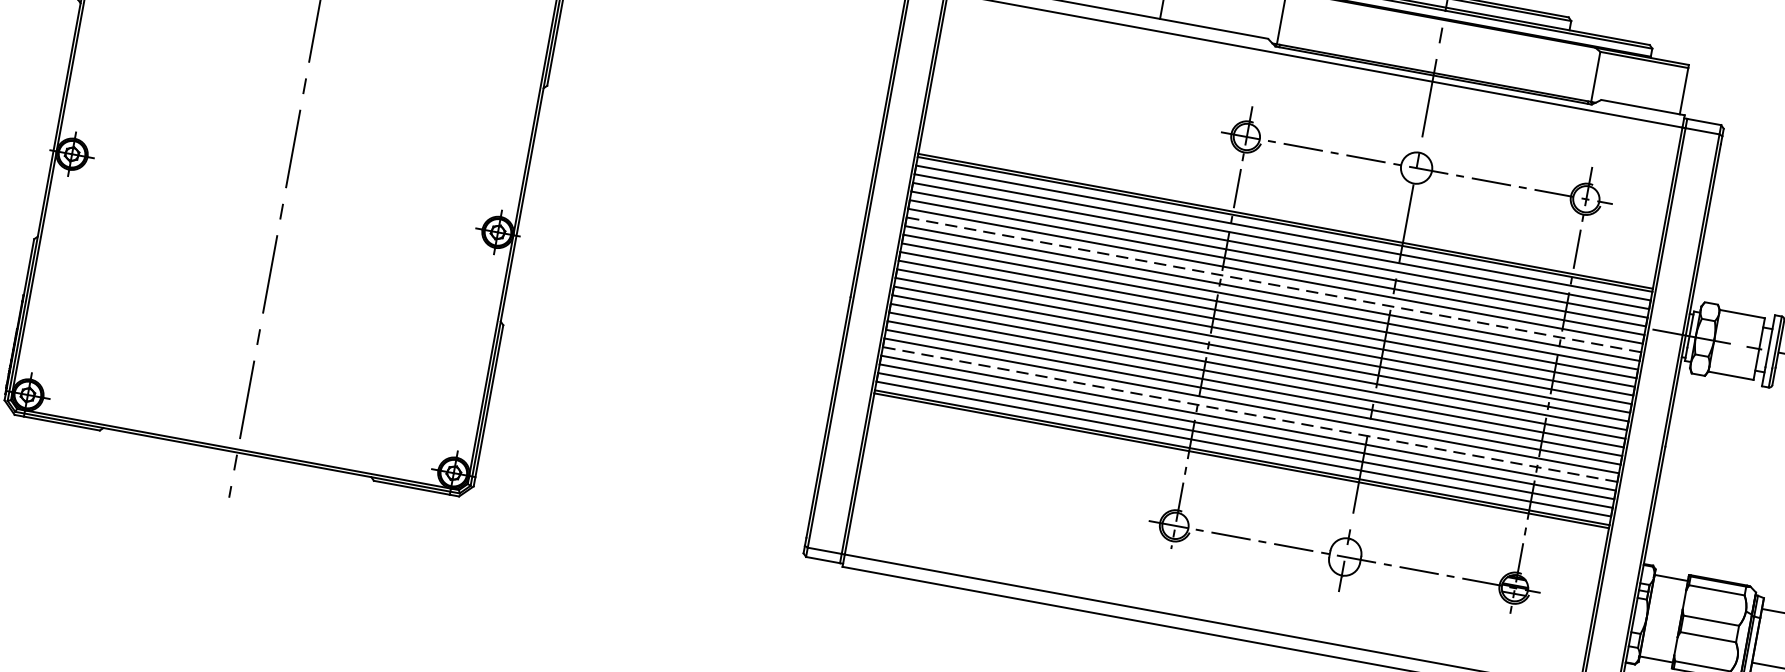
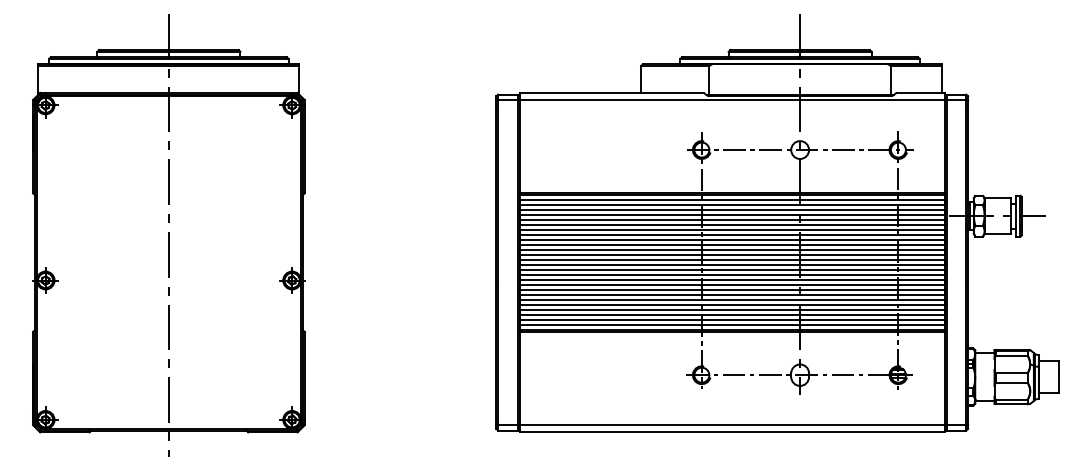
line: (1274, 285) -> (732, 230), dashed -> solid
line: (1250, 415) -> (732, 305), dashed -> solid

